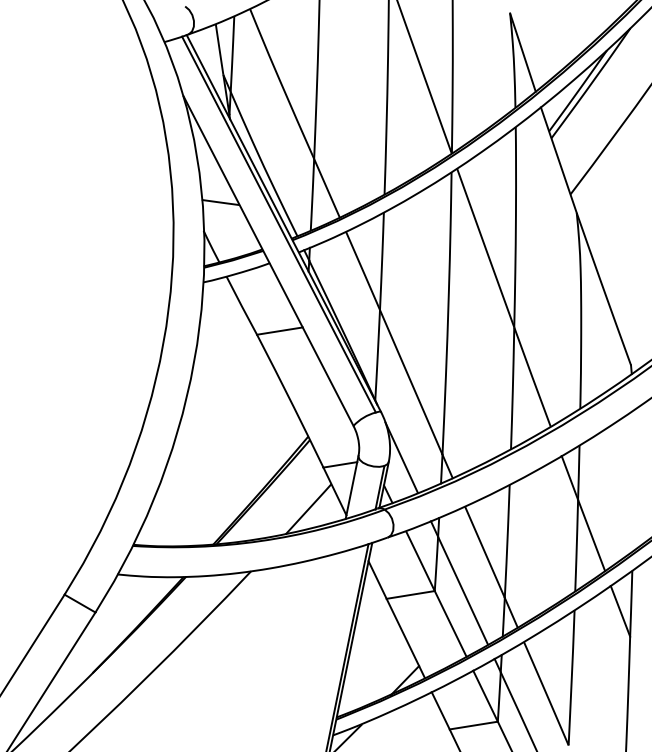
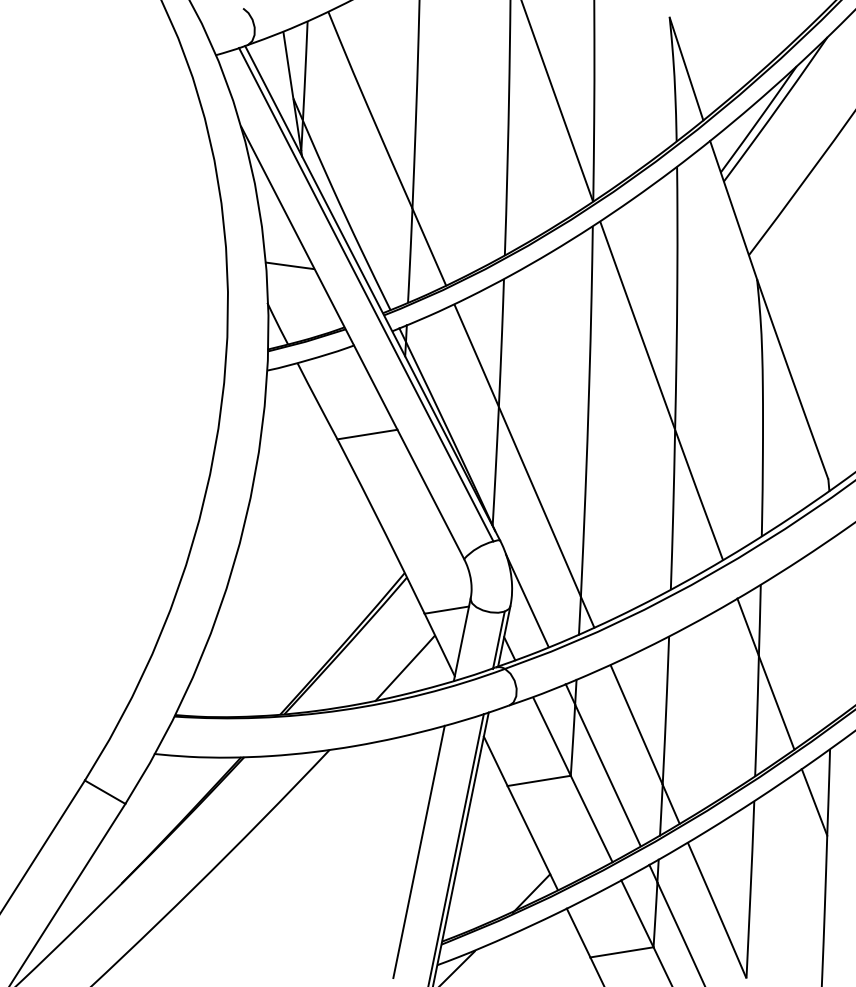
line: (318, 649) -> (418, 852), added

